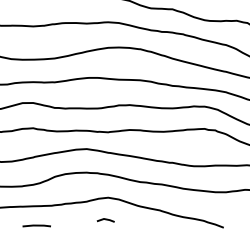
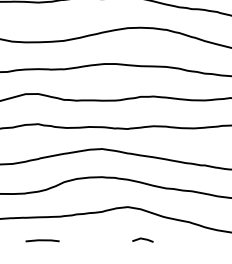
line: (105, 220) -> (142, 240), moved

